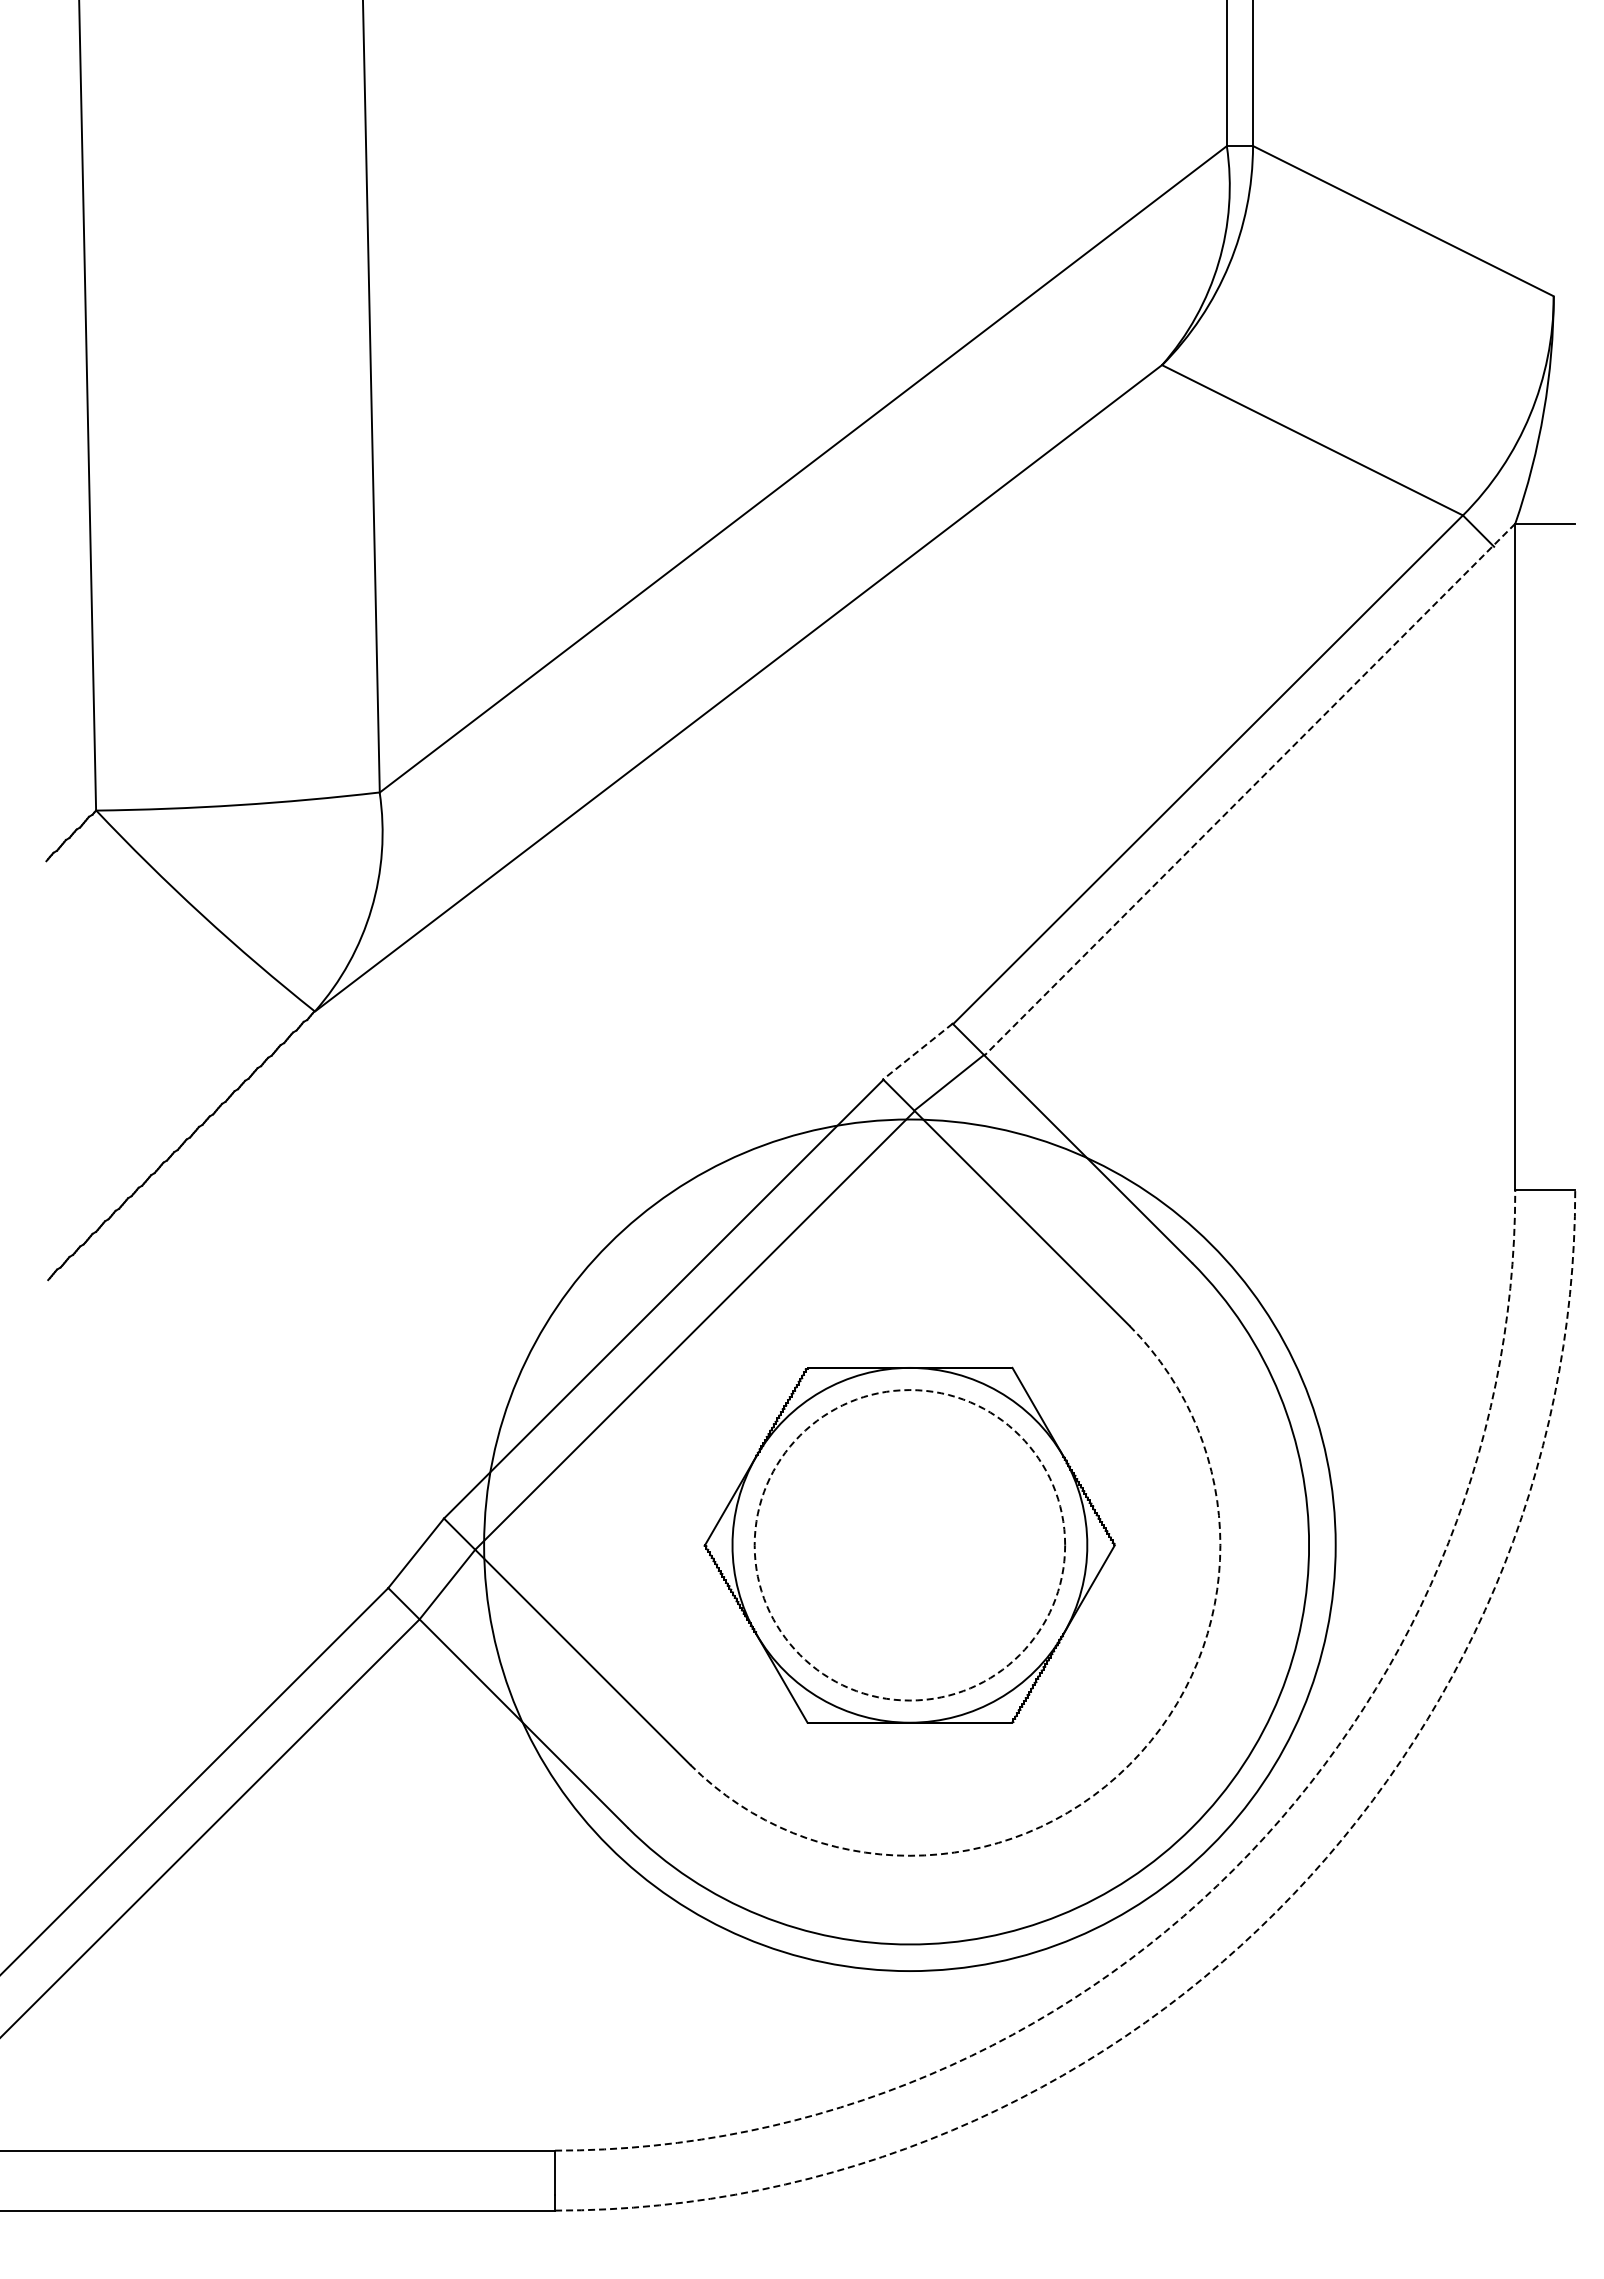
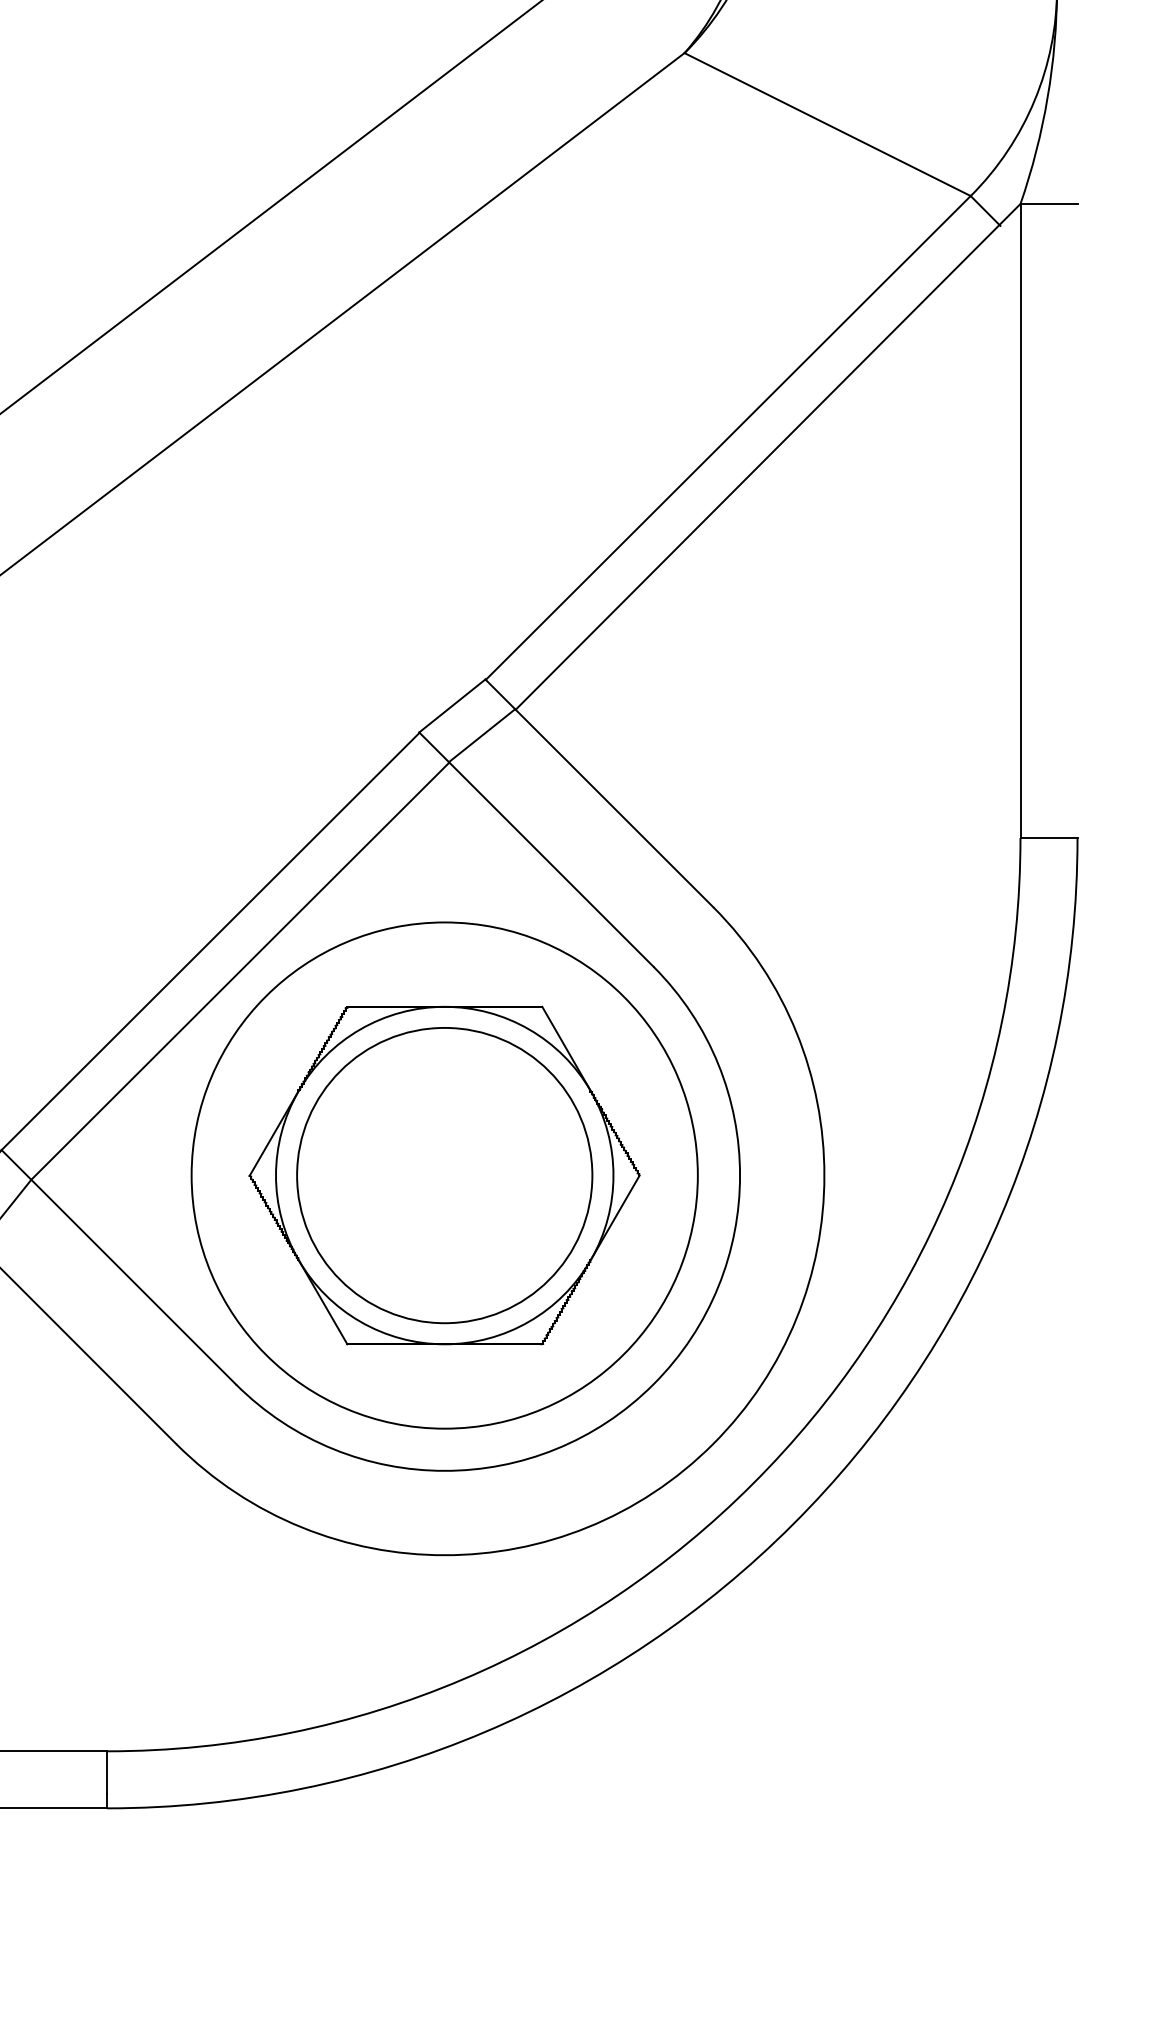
line: (1249, 789) -> (767, 456), dashed -> solid
line: (917, 1051) -> (451, 705), dashed -> solid
circle: (909, 1545) -> (444, 1175), dashed -> solid
circle: (909, 1545) -> (444, 1175), size x0.62
arc: (1129, 1764) -> (653, 1384), dashed -> solid
arc: (1234, 1869) -> (753, 1483), dashed -> solid
arc: (1276, 1911) -> (793, 1523), dashed -> solid

